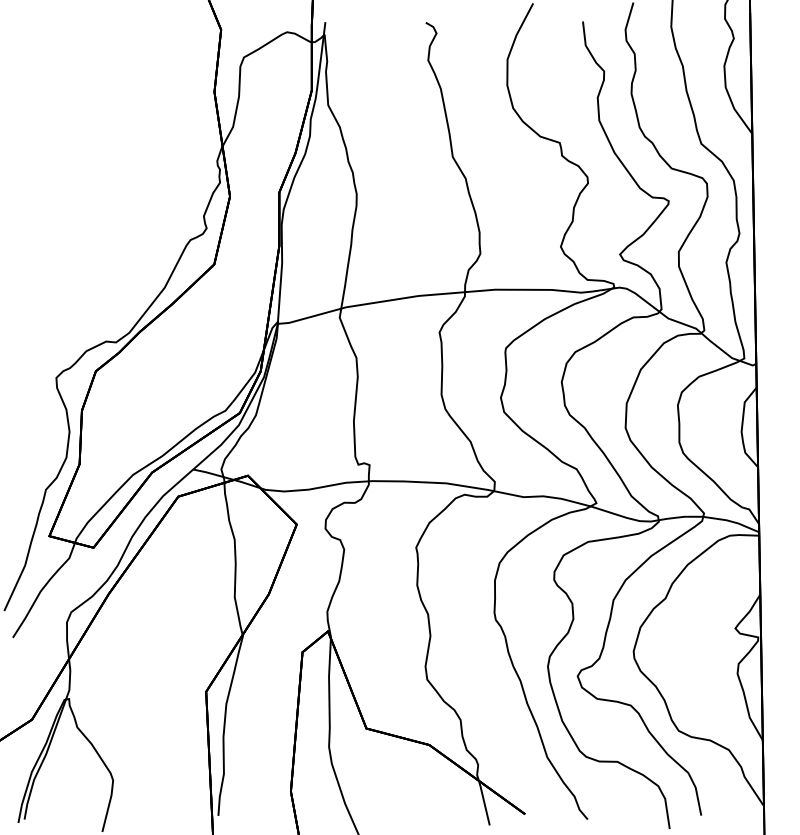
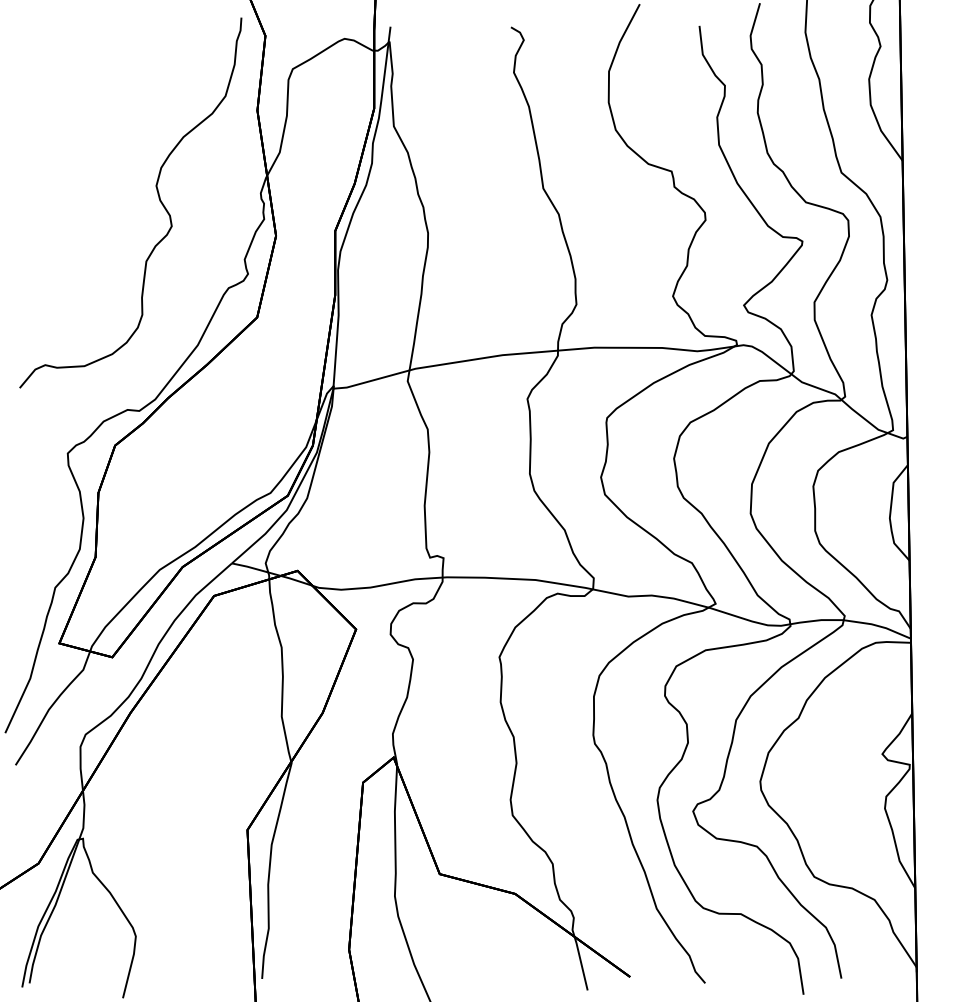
curve: (131, 164) -> (157, 197), added

